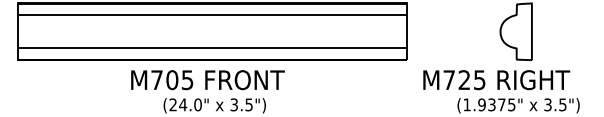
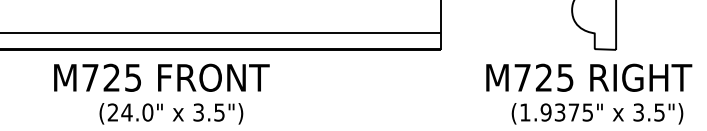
text: (172, 80) -> (112, 78), M705 -> M725
text: (496, 80) -> (588, 78), moved

